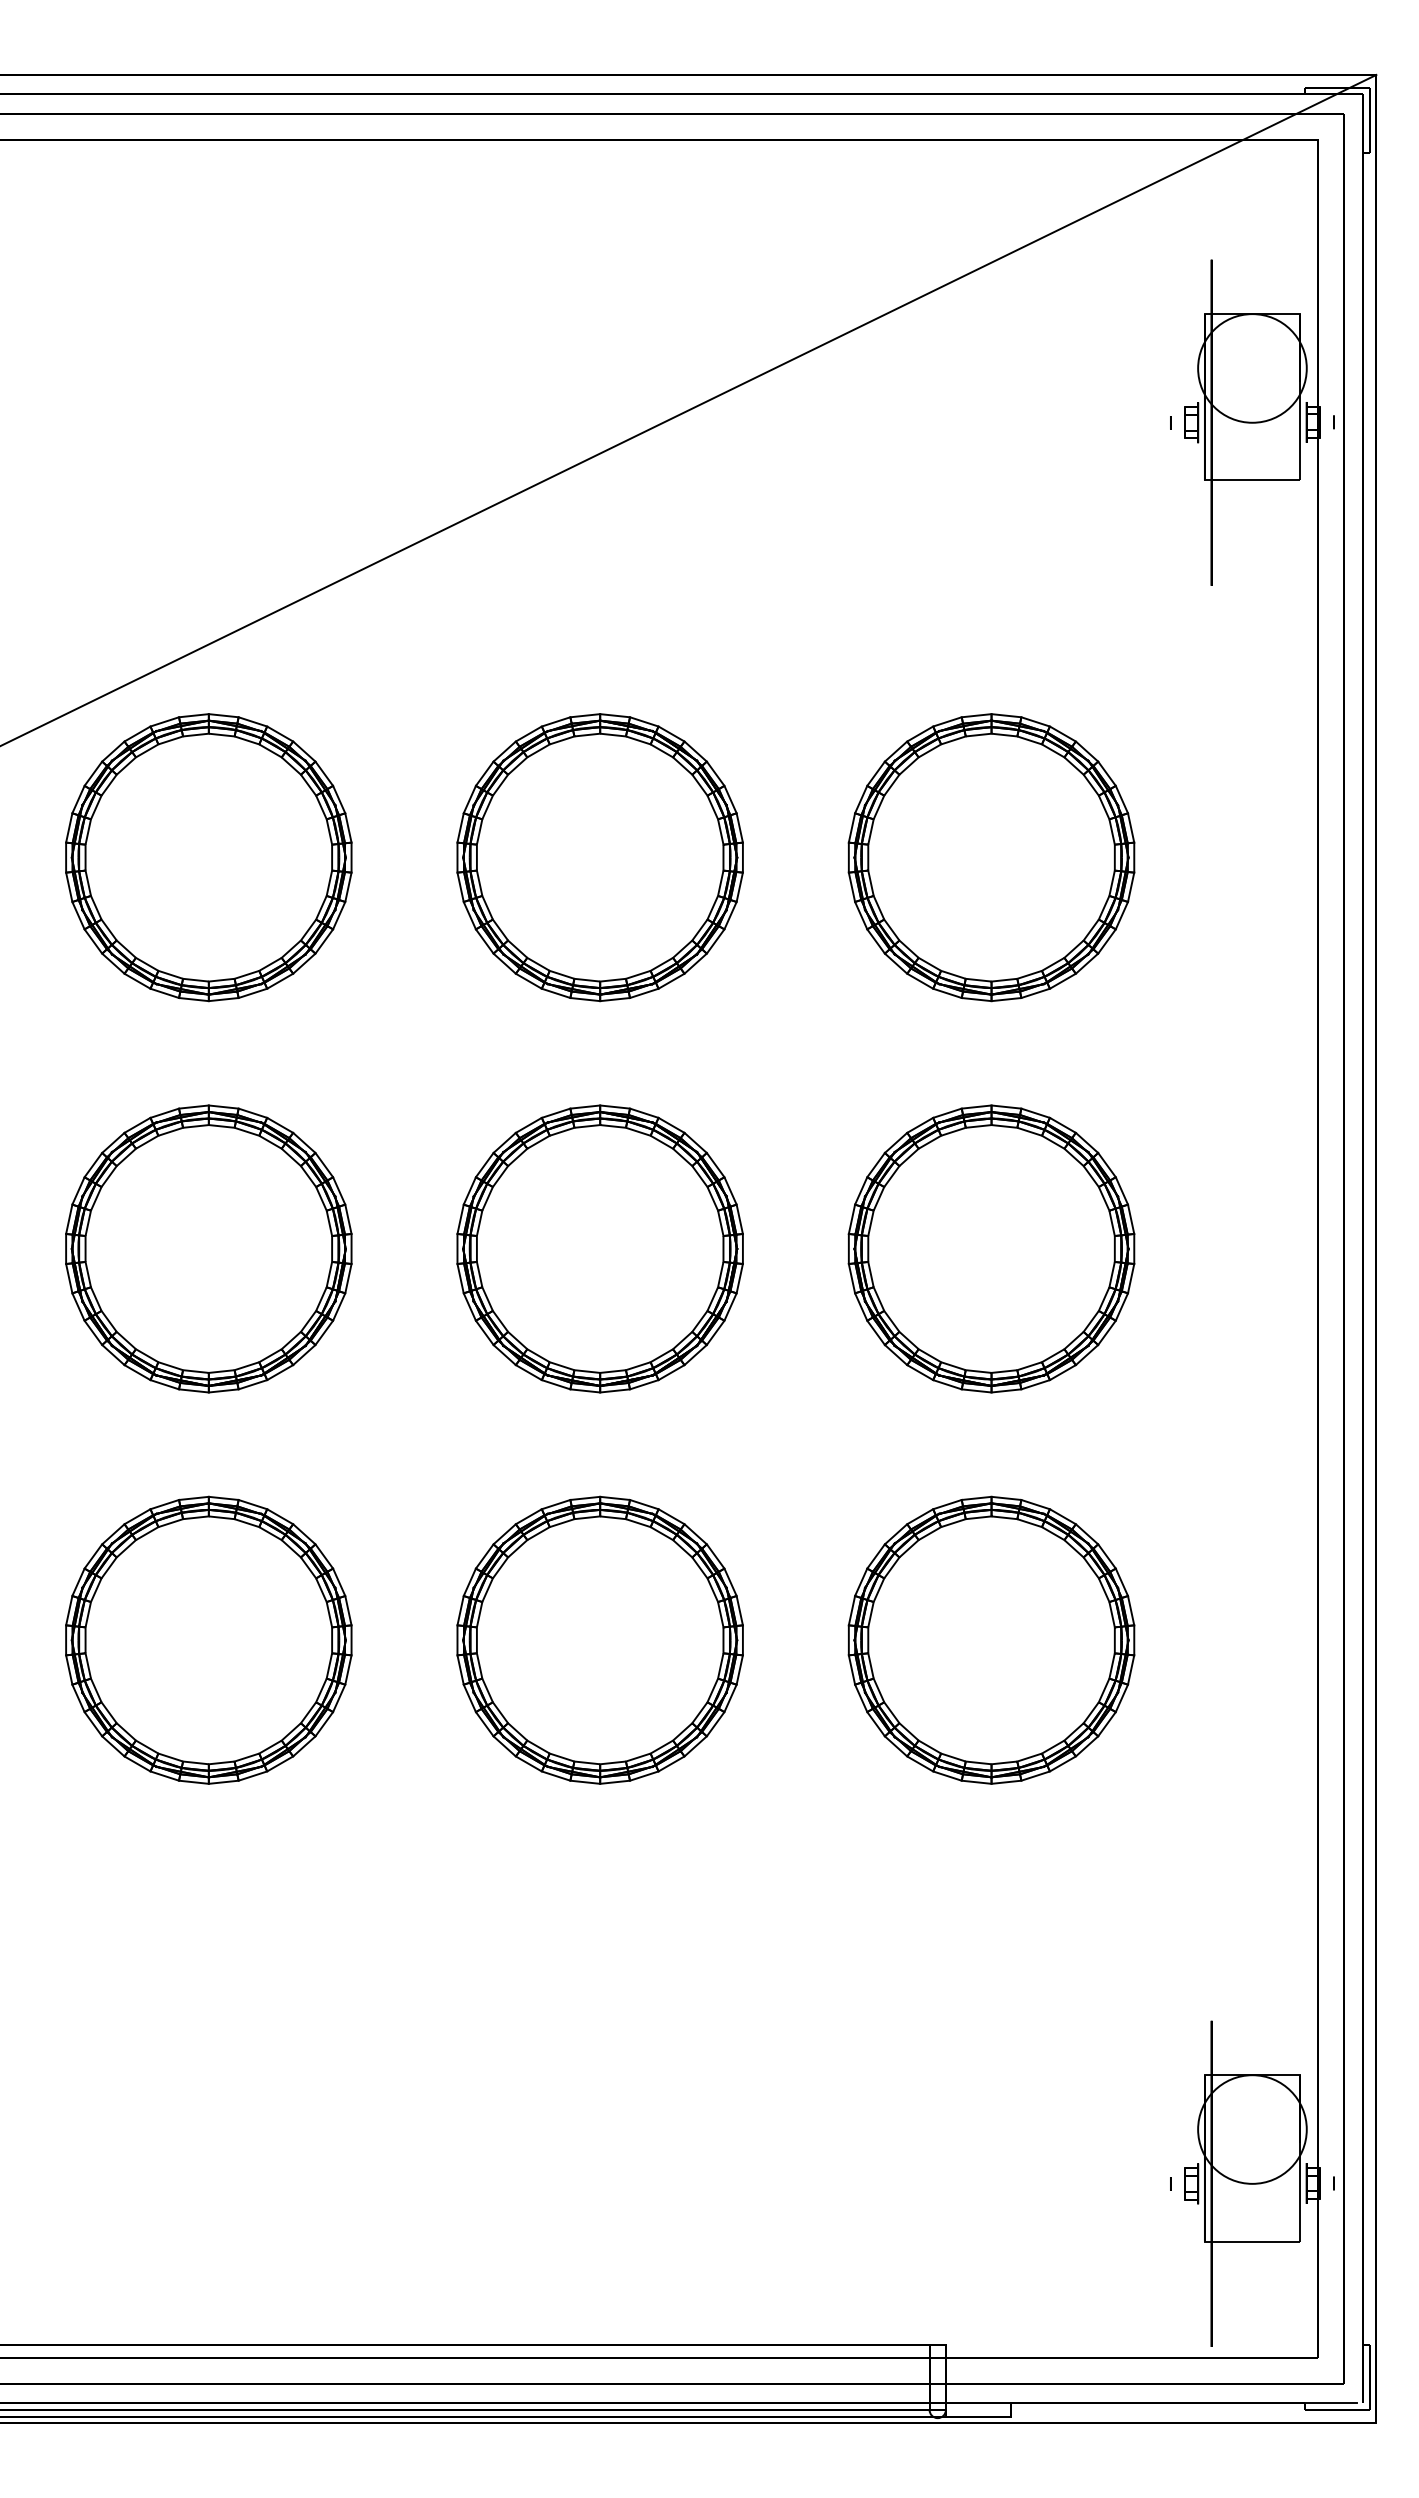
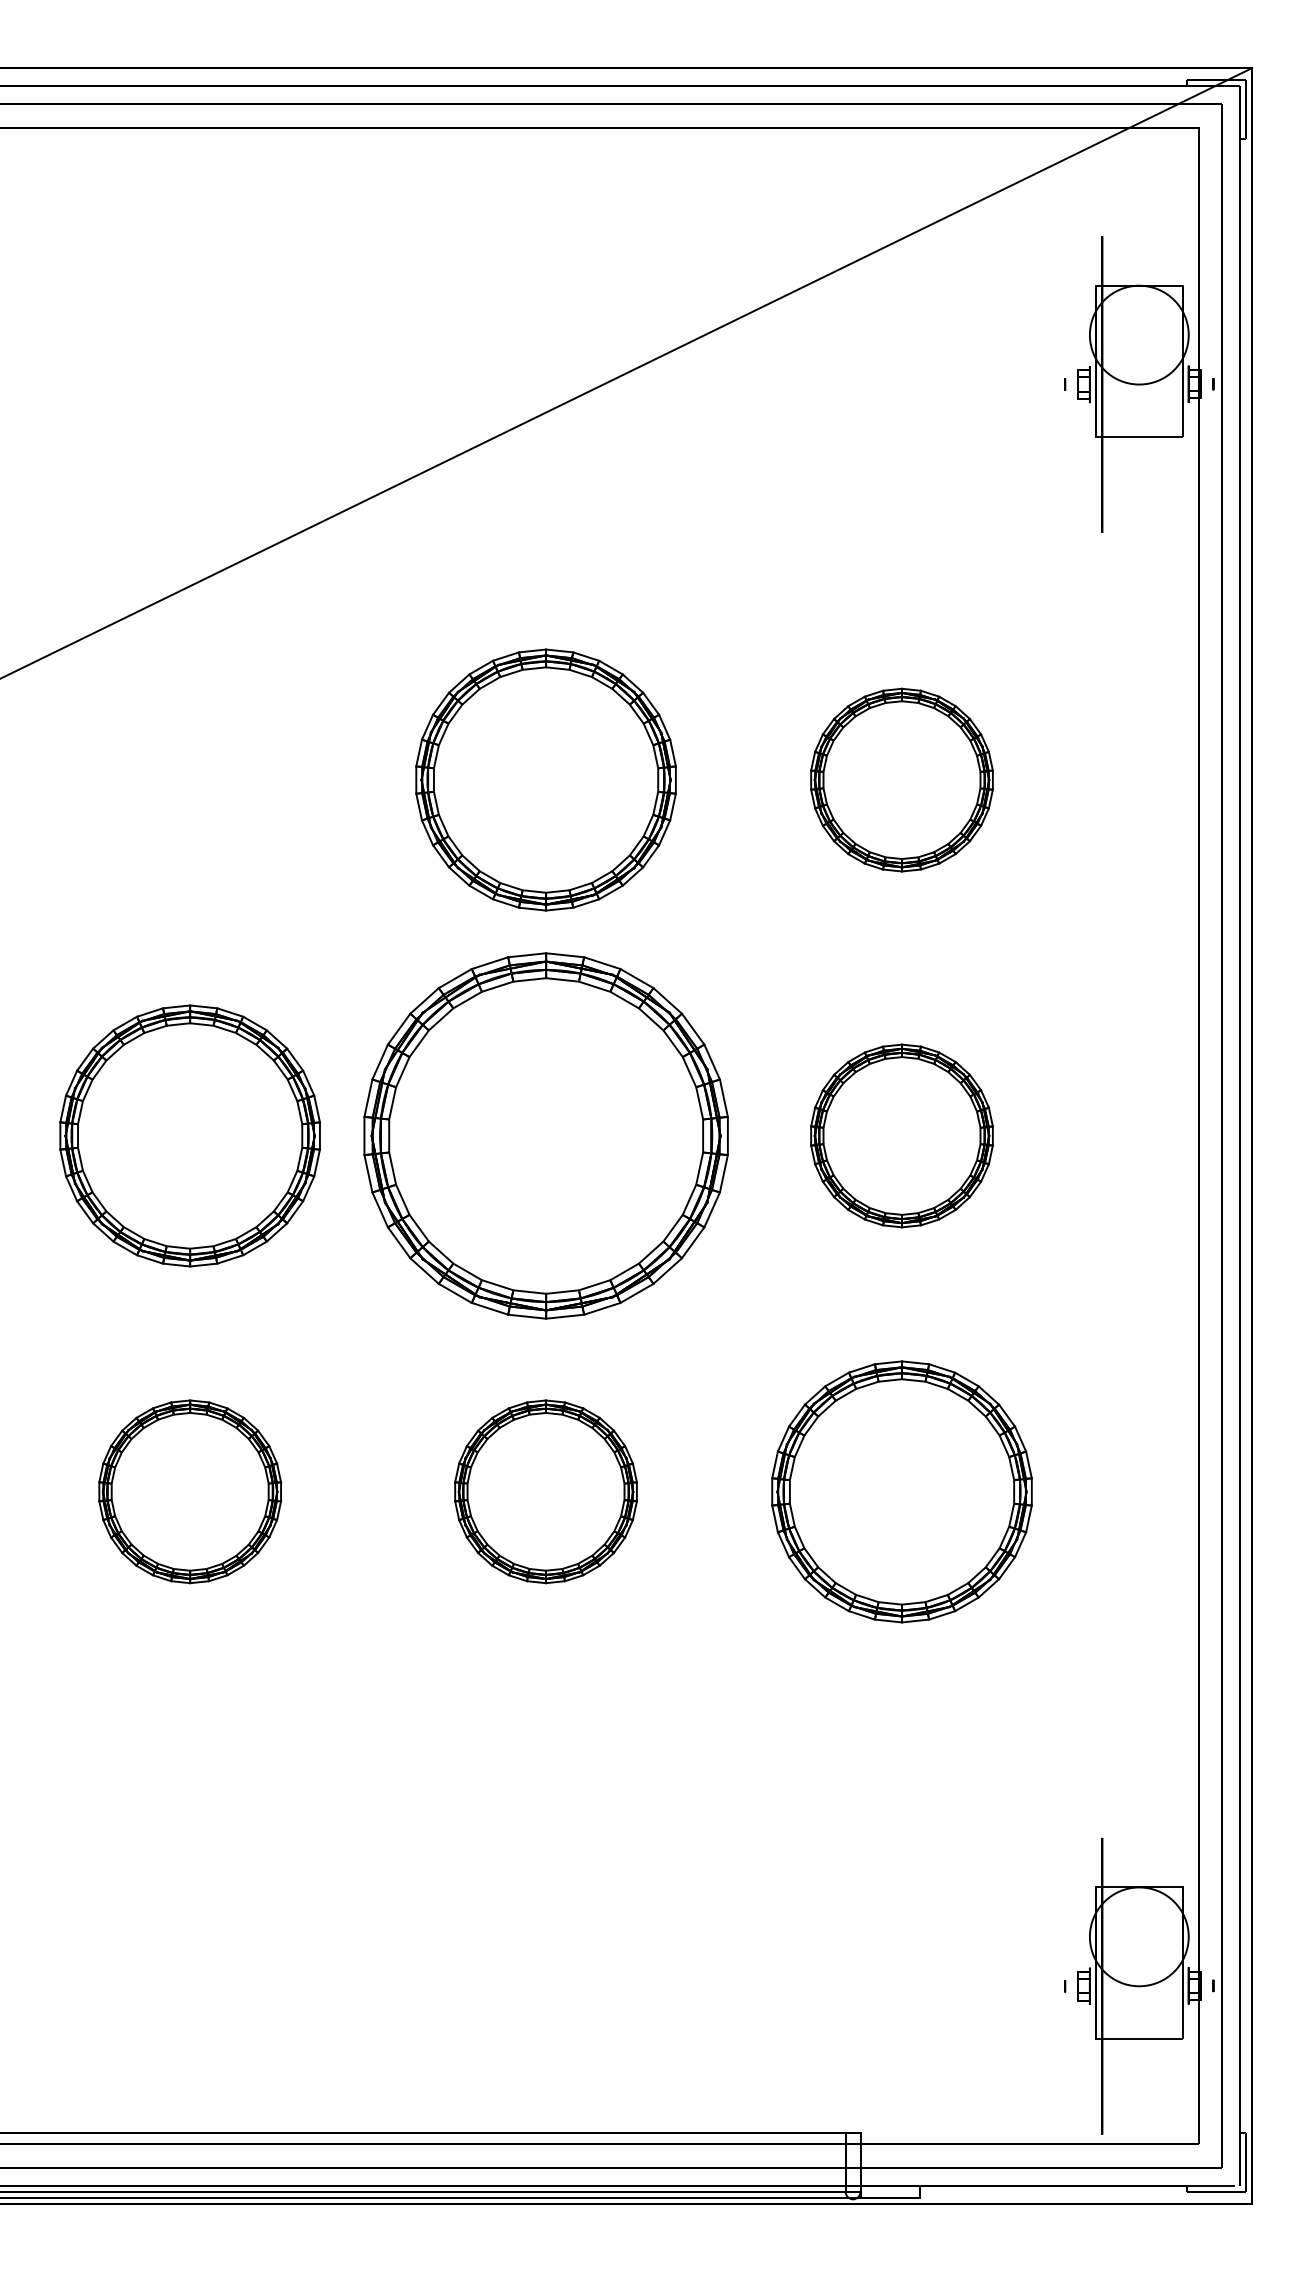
part: (208, 857) -> (189, 779), removed
part: (991, 857) -> (901, 779), size x0.7
part: (599, 1248) -> (545, 1135), size x1.4
part: (991, 1248) -> (901, 1135), size x0.7
part: (208, 1639) -> (189, 1491), size x0.7
part: (599, 1639) -> (545, 1491), size x0.7

